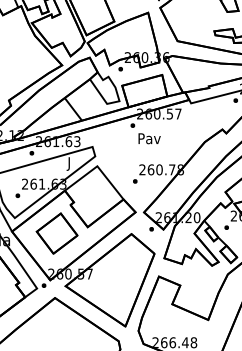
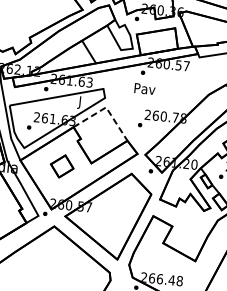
text: (149, 138) -> (144, 88), moved
line: (97, 167) -> (106, 108), solid -> dashed
part: (56, 233) -> (61, 166), size x0.6

